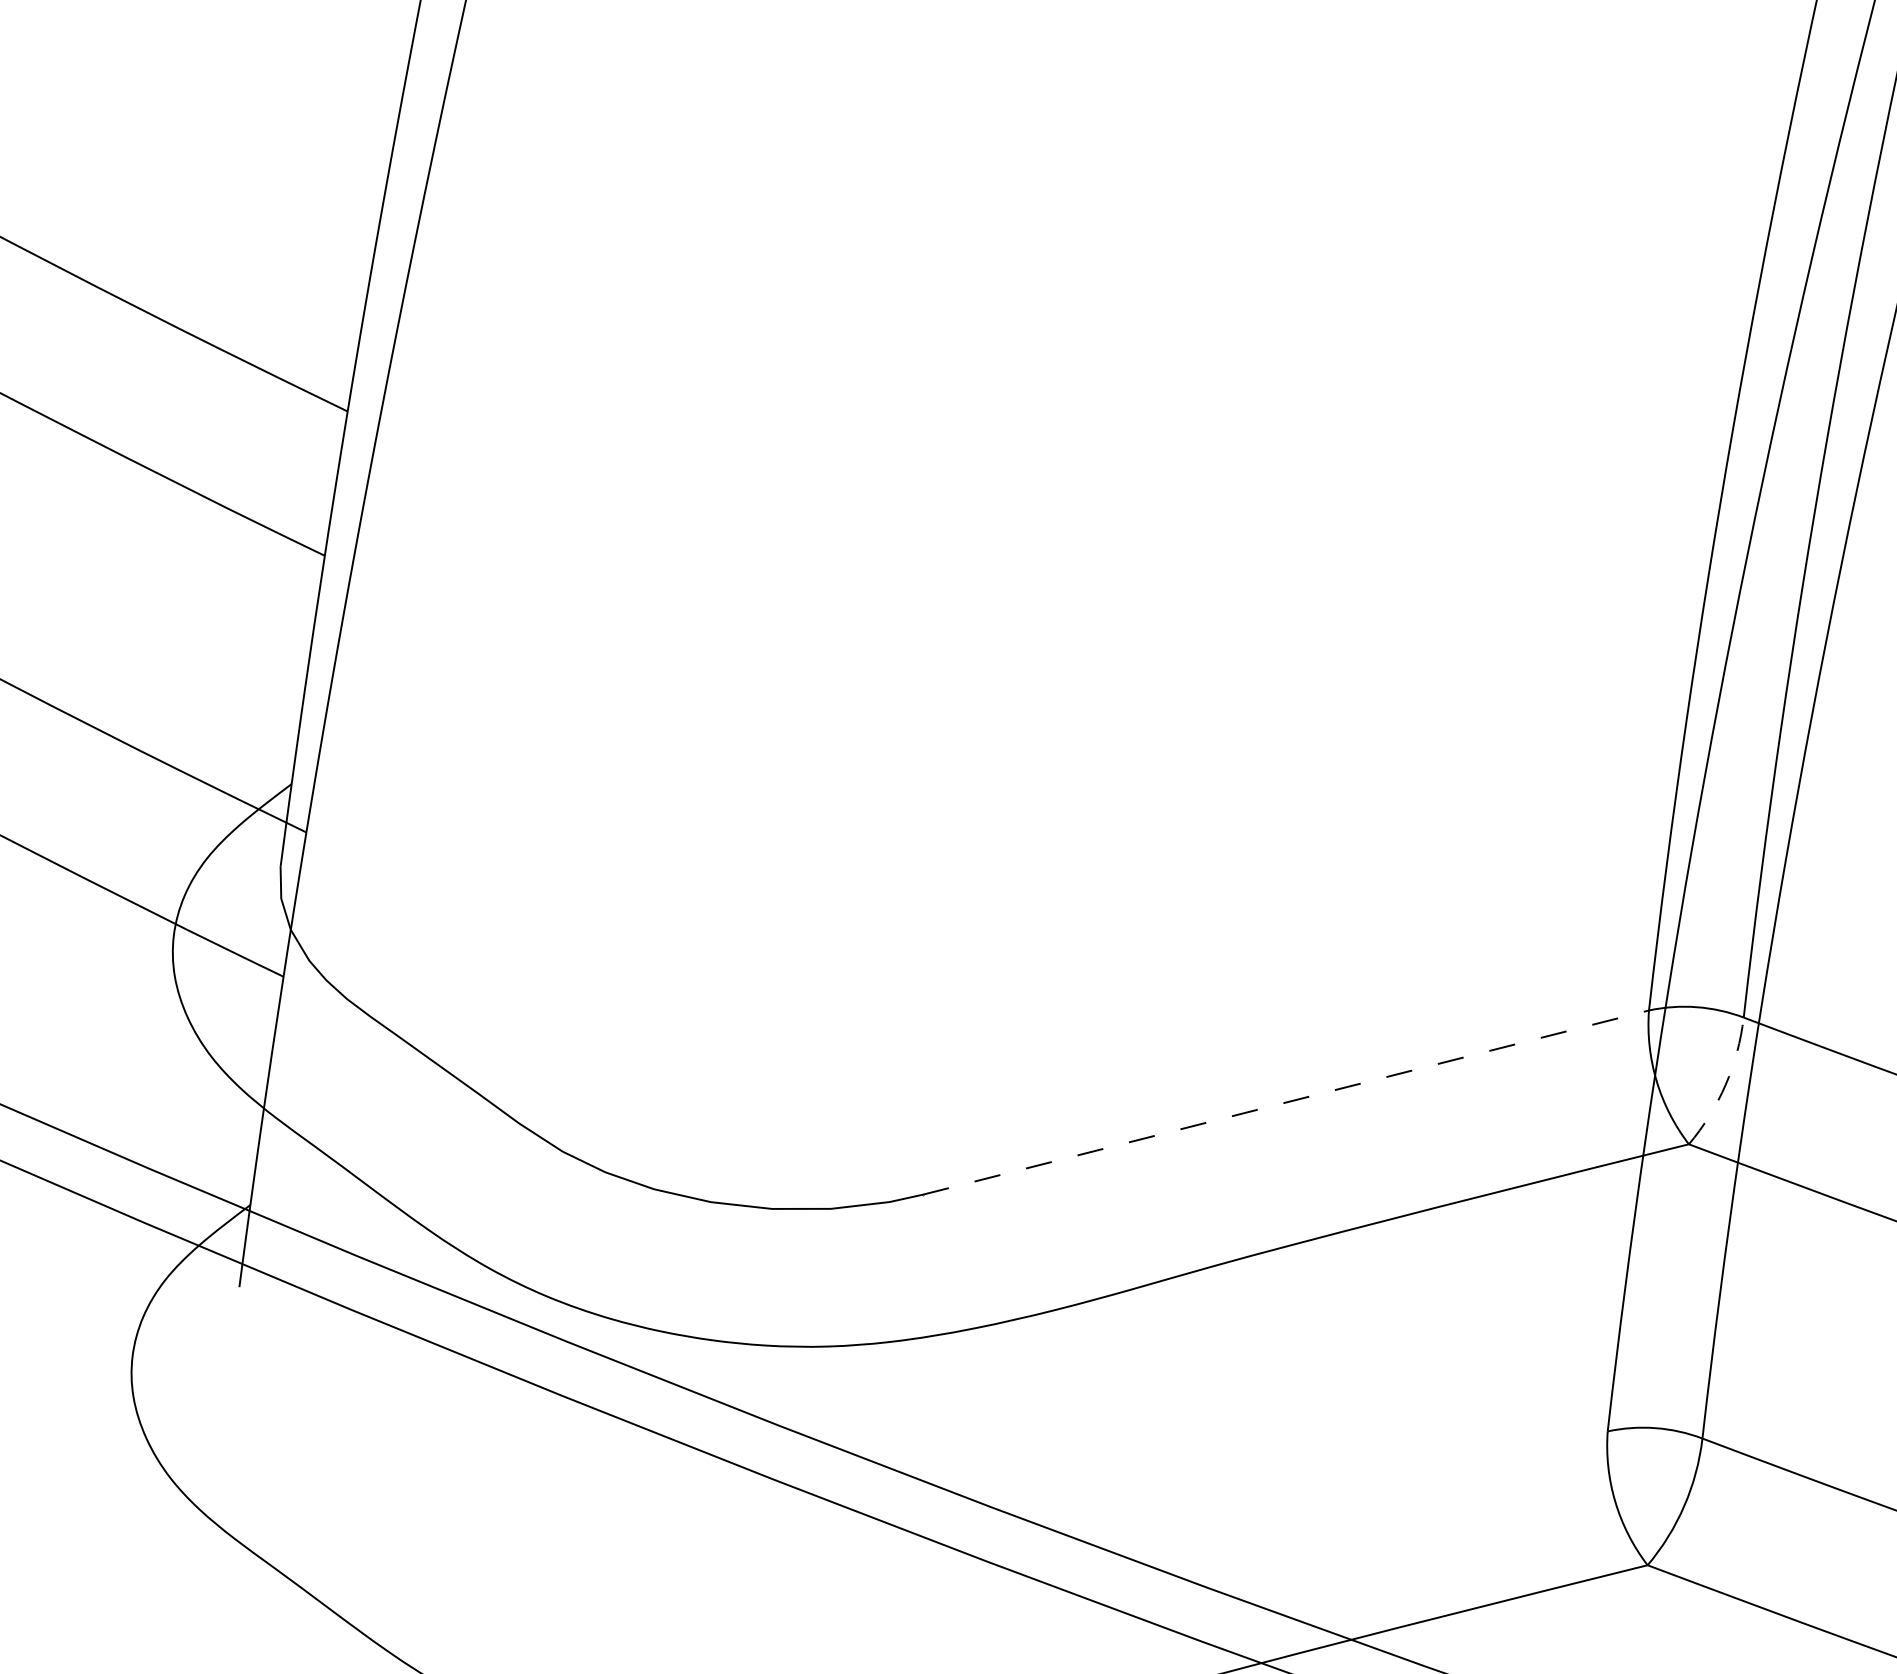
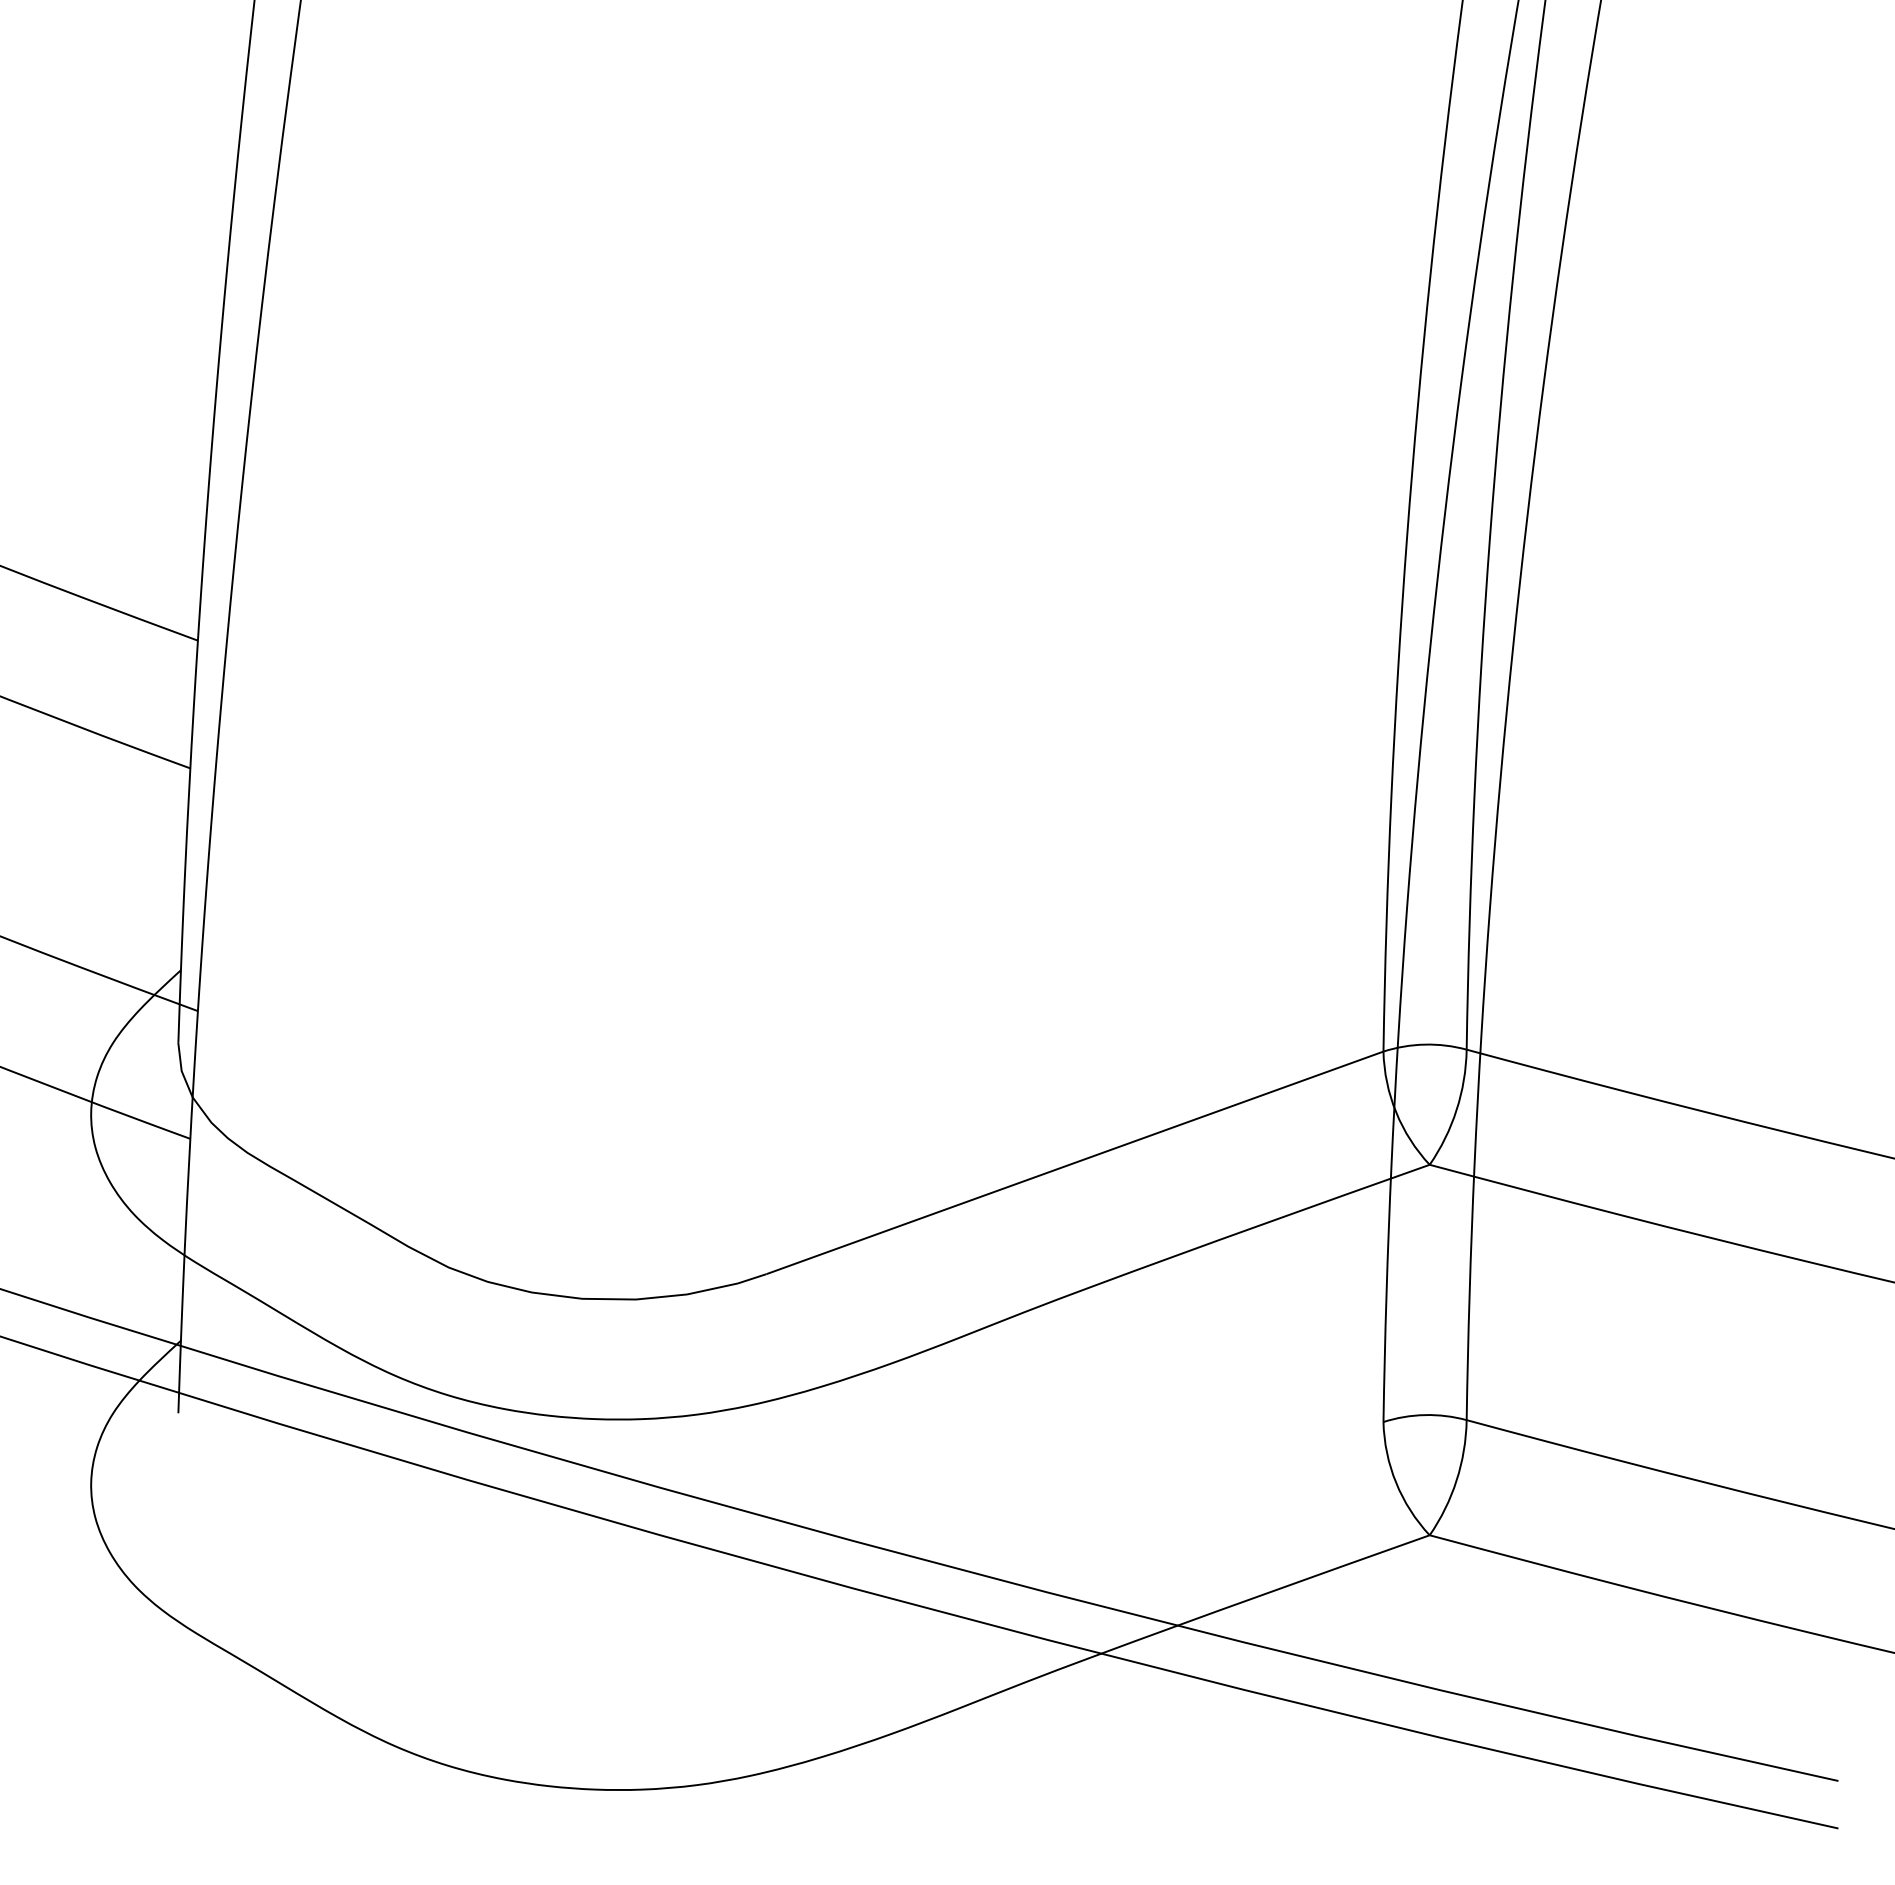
arc: (1725, 1084) -> (1456, 1109), dashed -> solid
line: (1285, 1103) -> (1074, 1163), dashed -> solid

